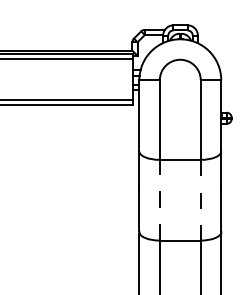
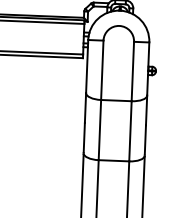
line: (159, 199) -> (99, 129), dashed -> solid
line: (200, 200) -> (130, 131), dashed -> solid

